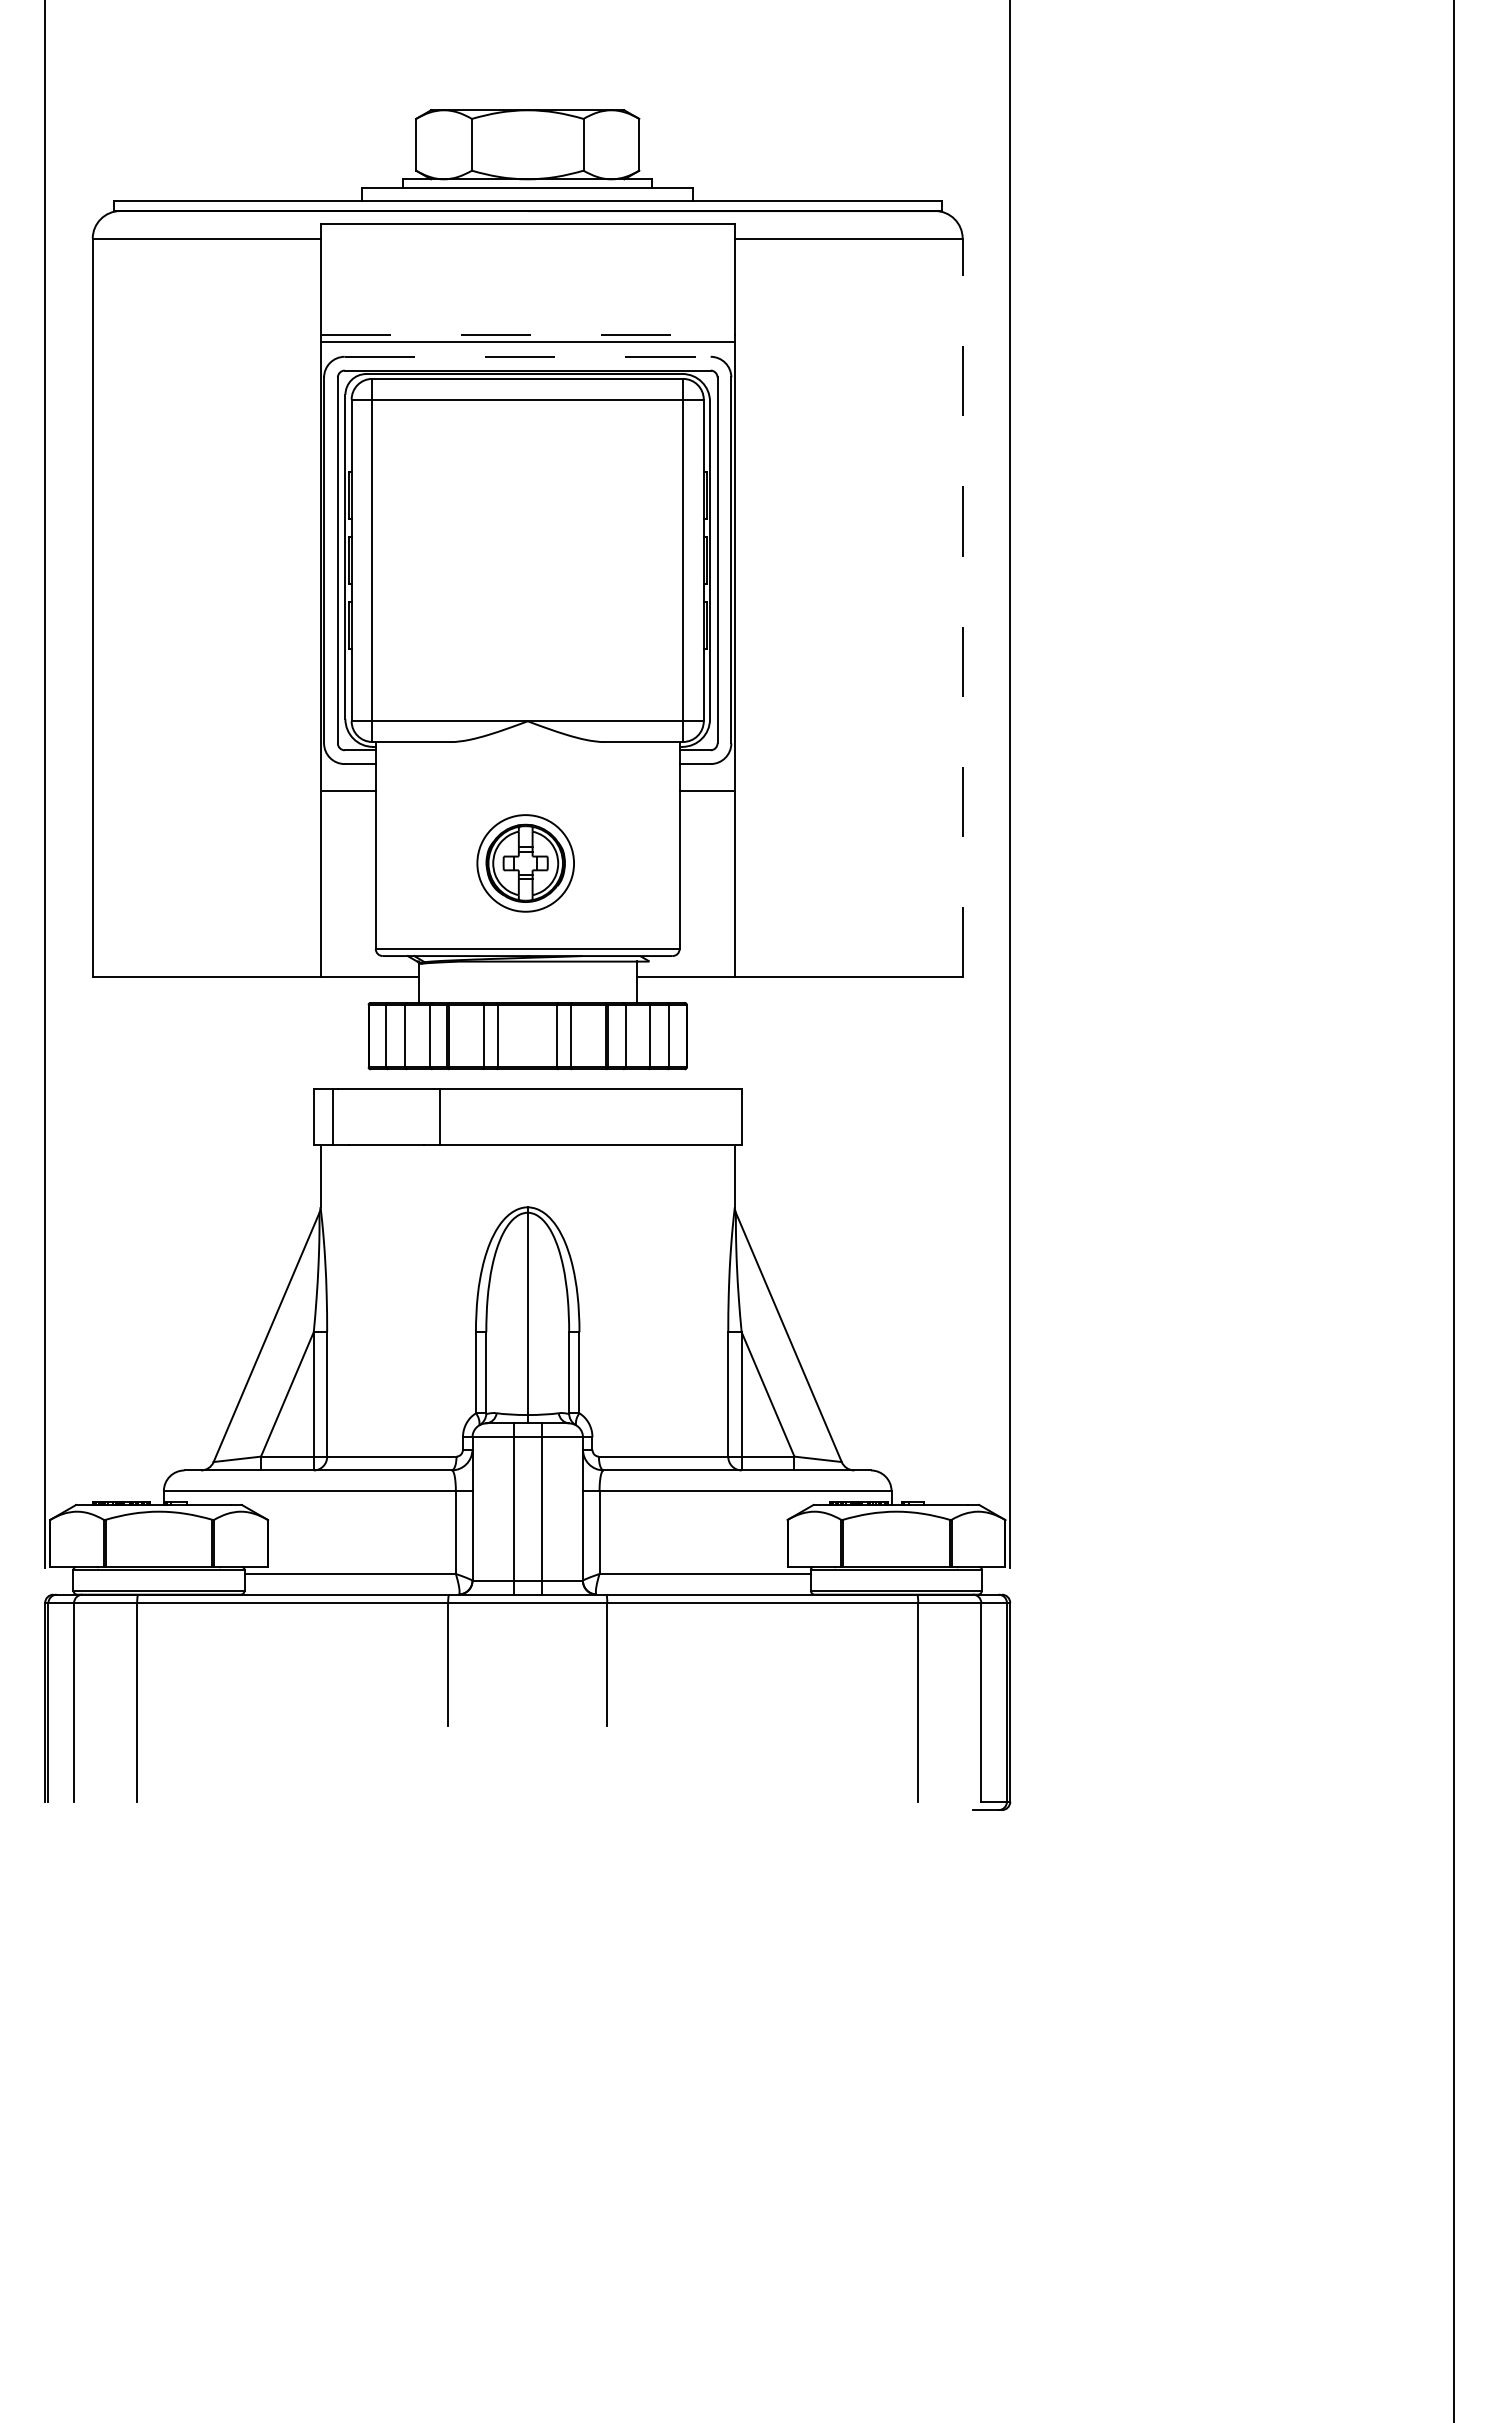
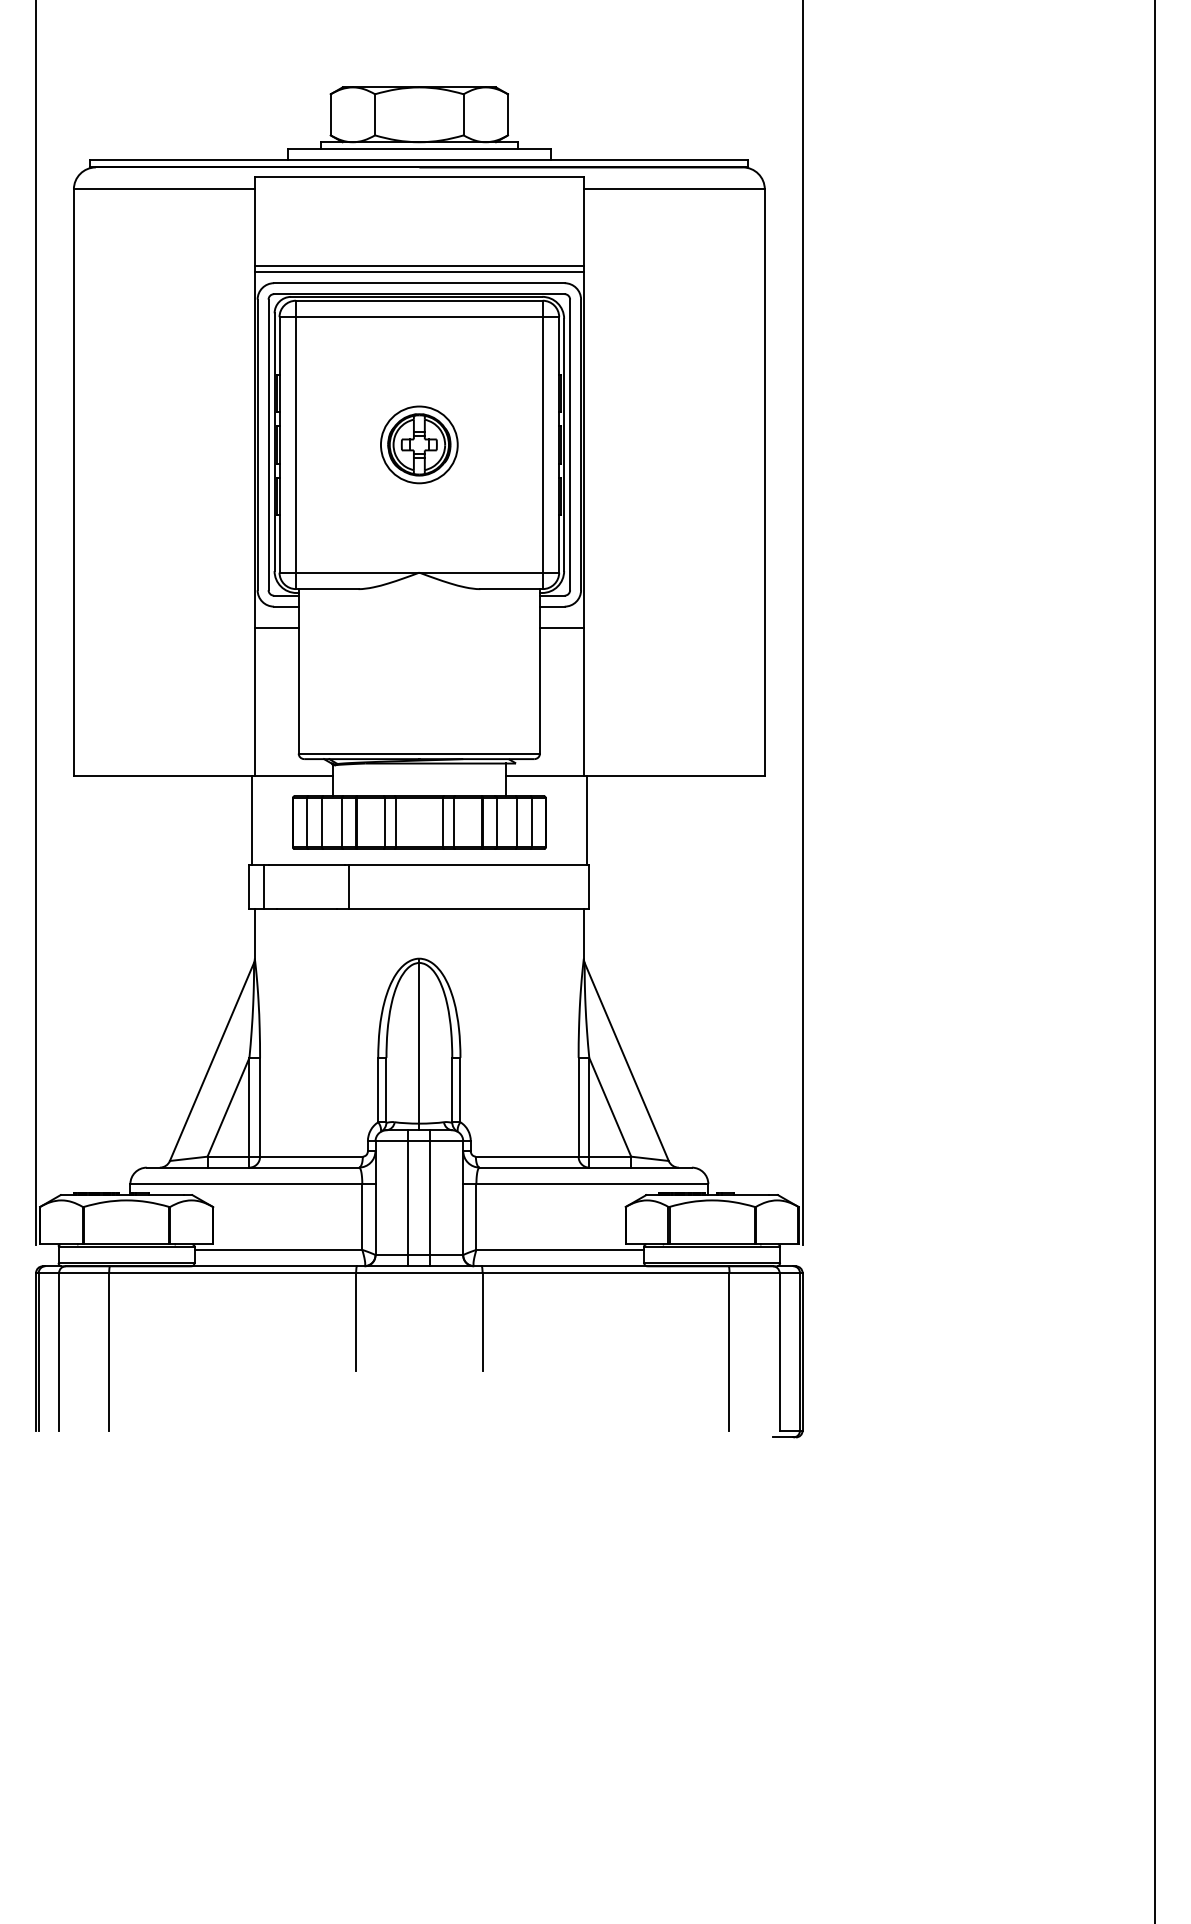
line: (528, 335) -> (419, 266), dashed -> solid
line: (527, 356) -> (419, 282), dashed -> solid
line: (962, 607) -> (764, 482), dashed -> solid
part: (525, 863) -> (419, 444), moved
line: (316, 1033) -> (251, 820), added
line: (739, 1033) -> (587, 820), added

